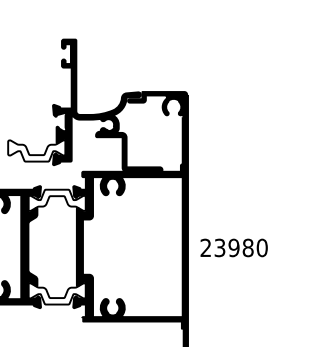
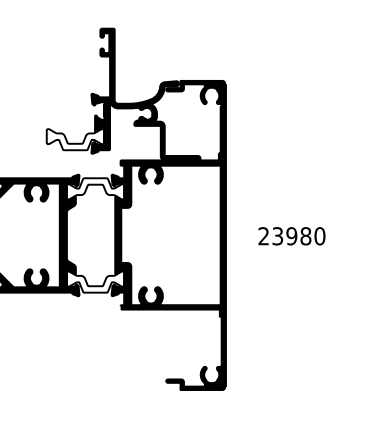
text: (233, 248) -> (291, 236), moved

